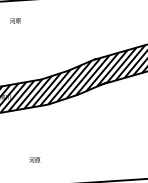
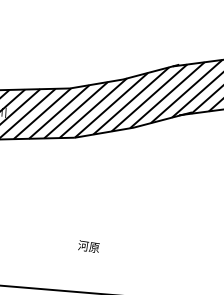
text: (34, 159) -> (88, 245), moved

